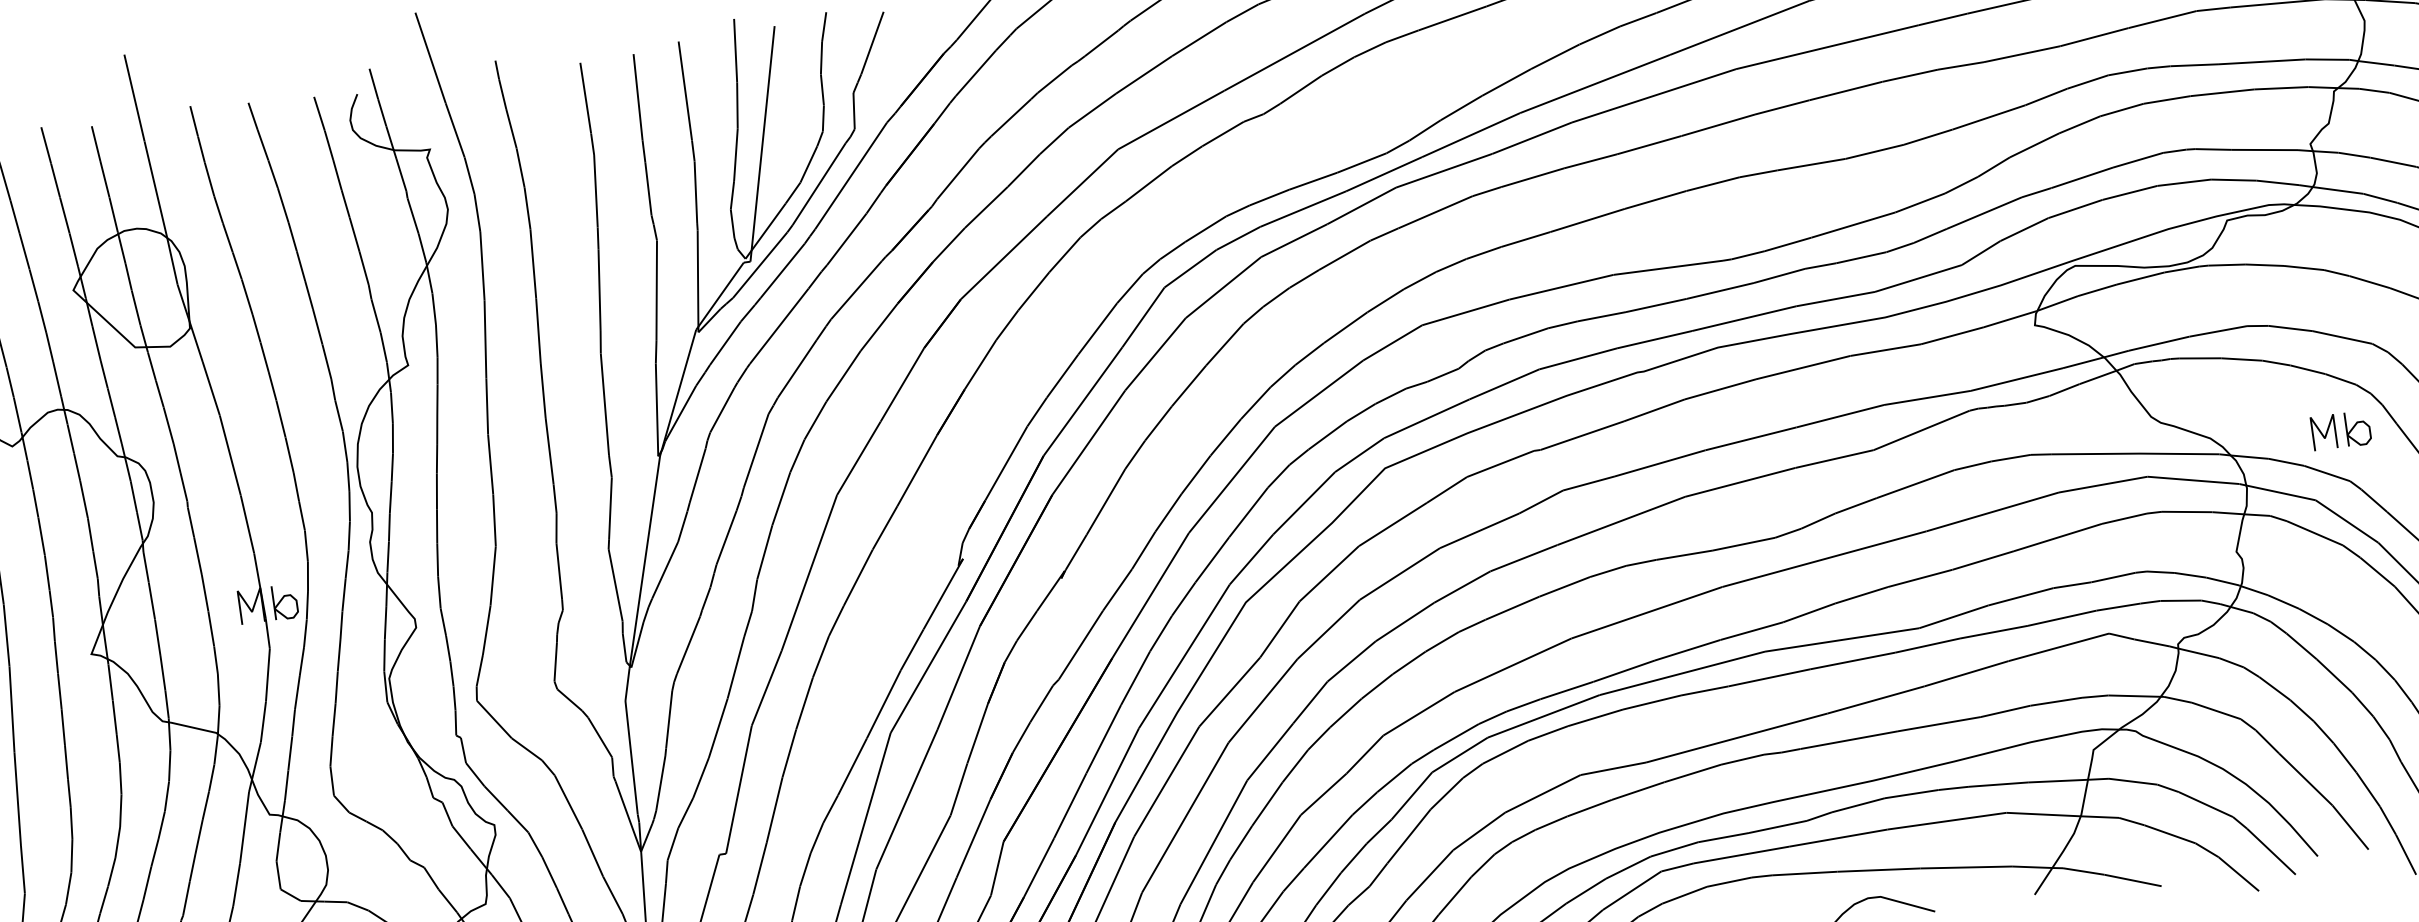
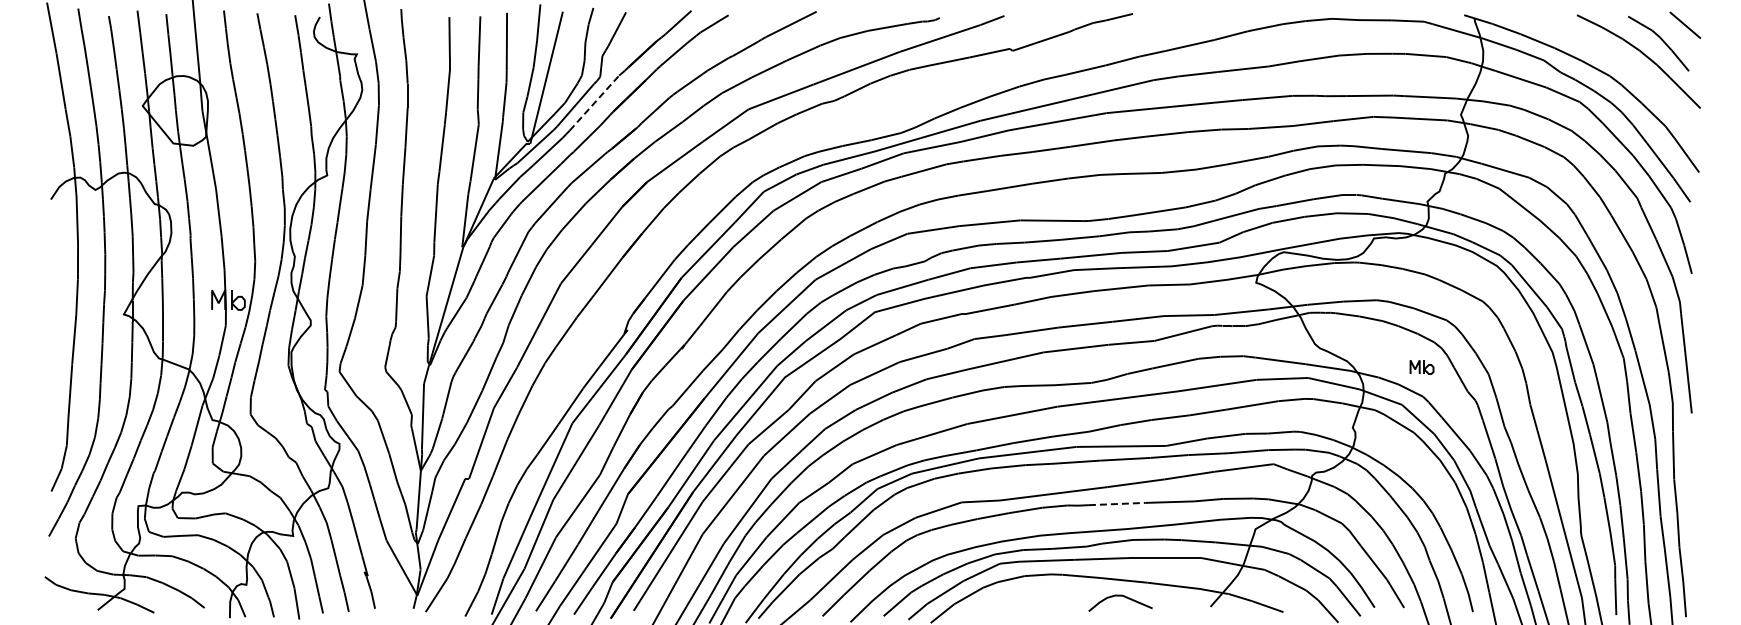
line: (851, 176) -> (594, 103), solid -> dashed
part: (2340, 431) -> (1421, 367), size x0.7
line: (1849, 740) -> (1117, 504), solid -> dashed

